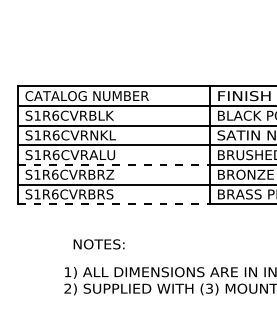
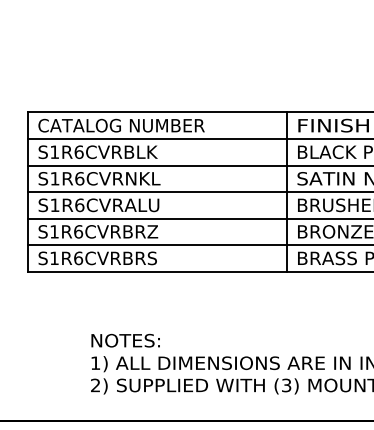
line: (113, 164) -> (157, 218), dashed -> solid
line: (113, 204) -> (157, 271), dashed -> solid
text: (98, 244) -> (125, 340), moved

